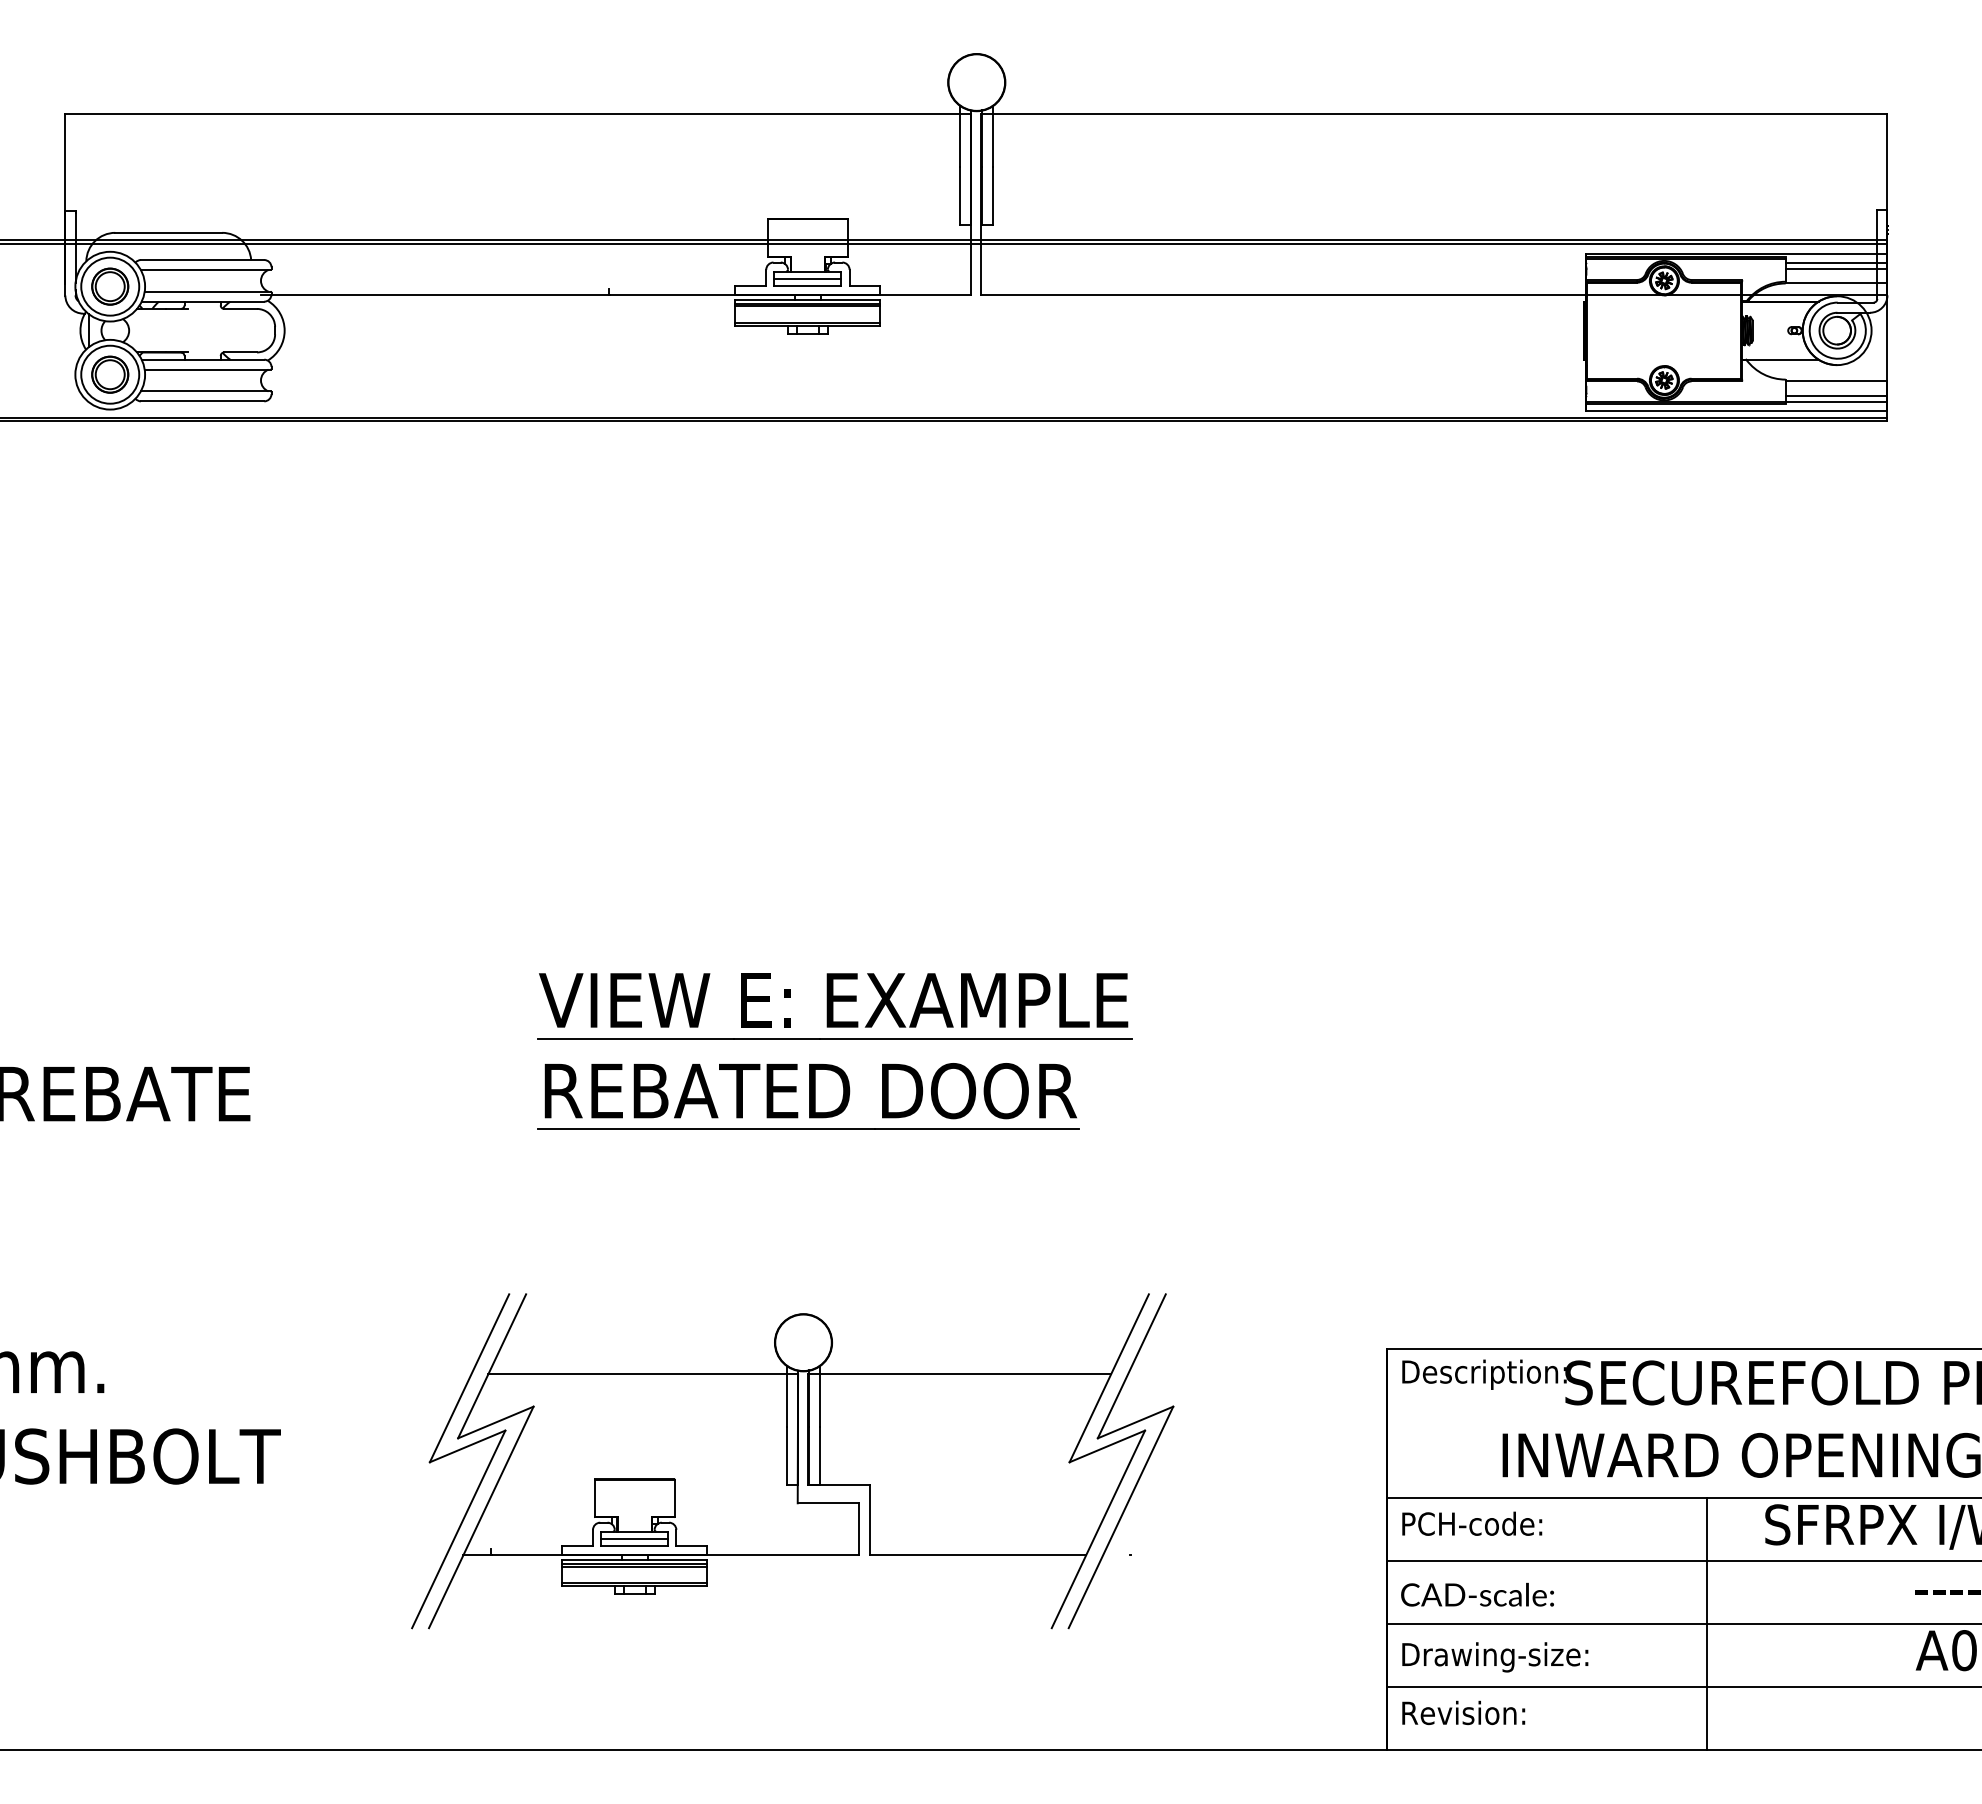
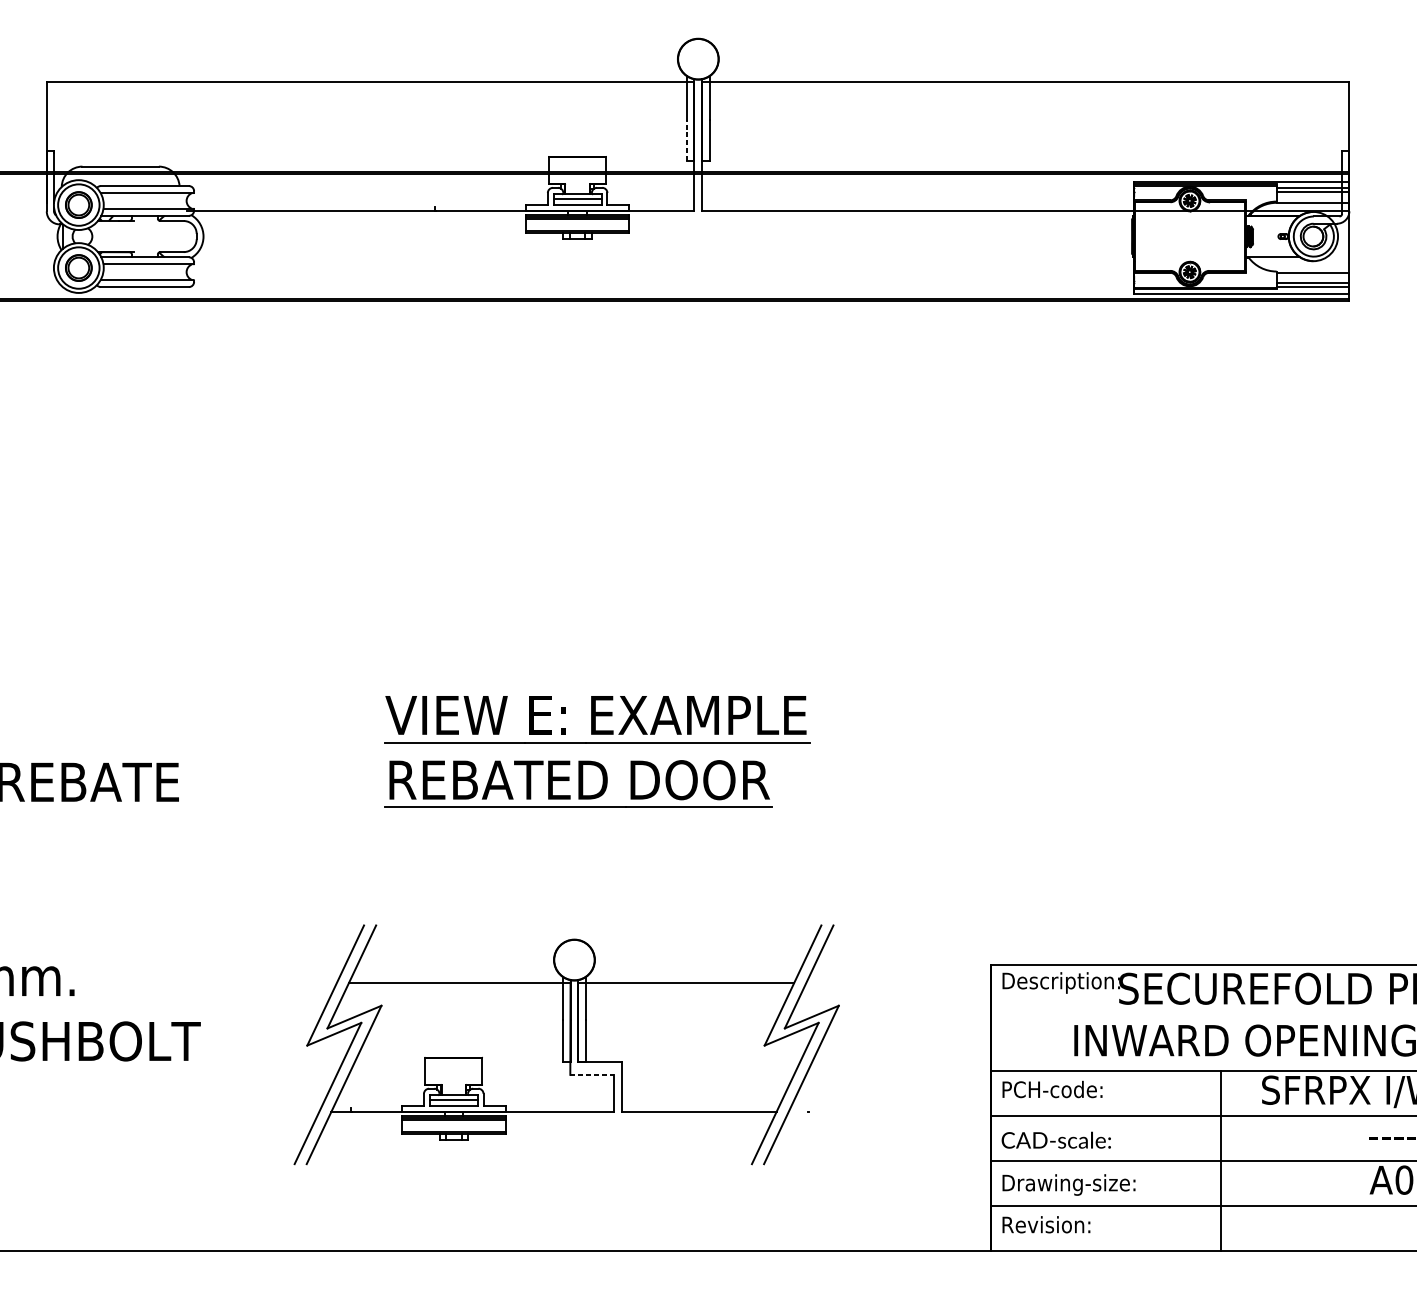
line: (960, 196) -> (686, 140), solid -> dashed
line: (828, 1503) -> (592, 1075), solid -> dashed

